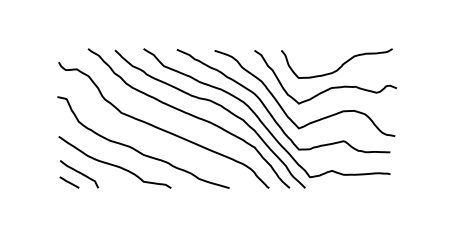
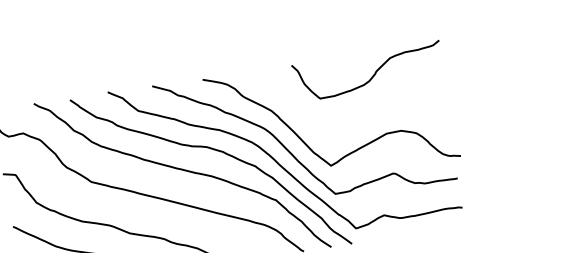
curve: (330, 87) -> (364, 104), removed

